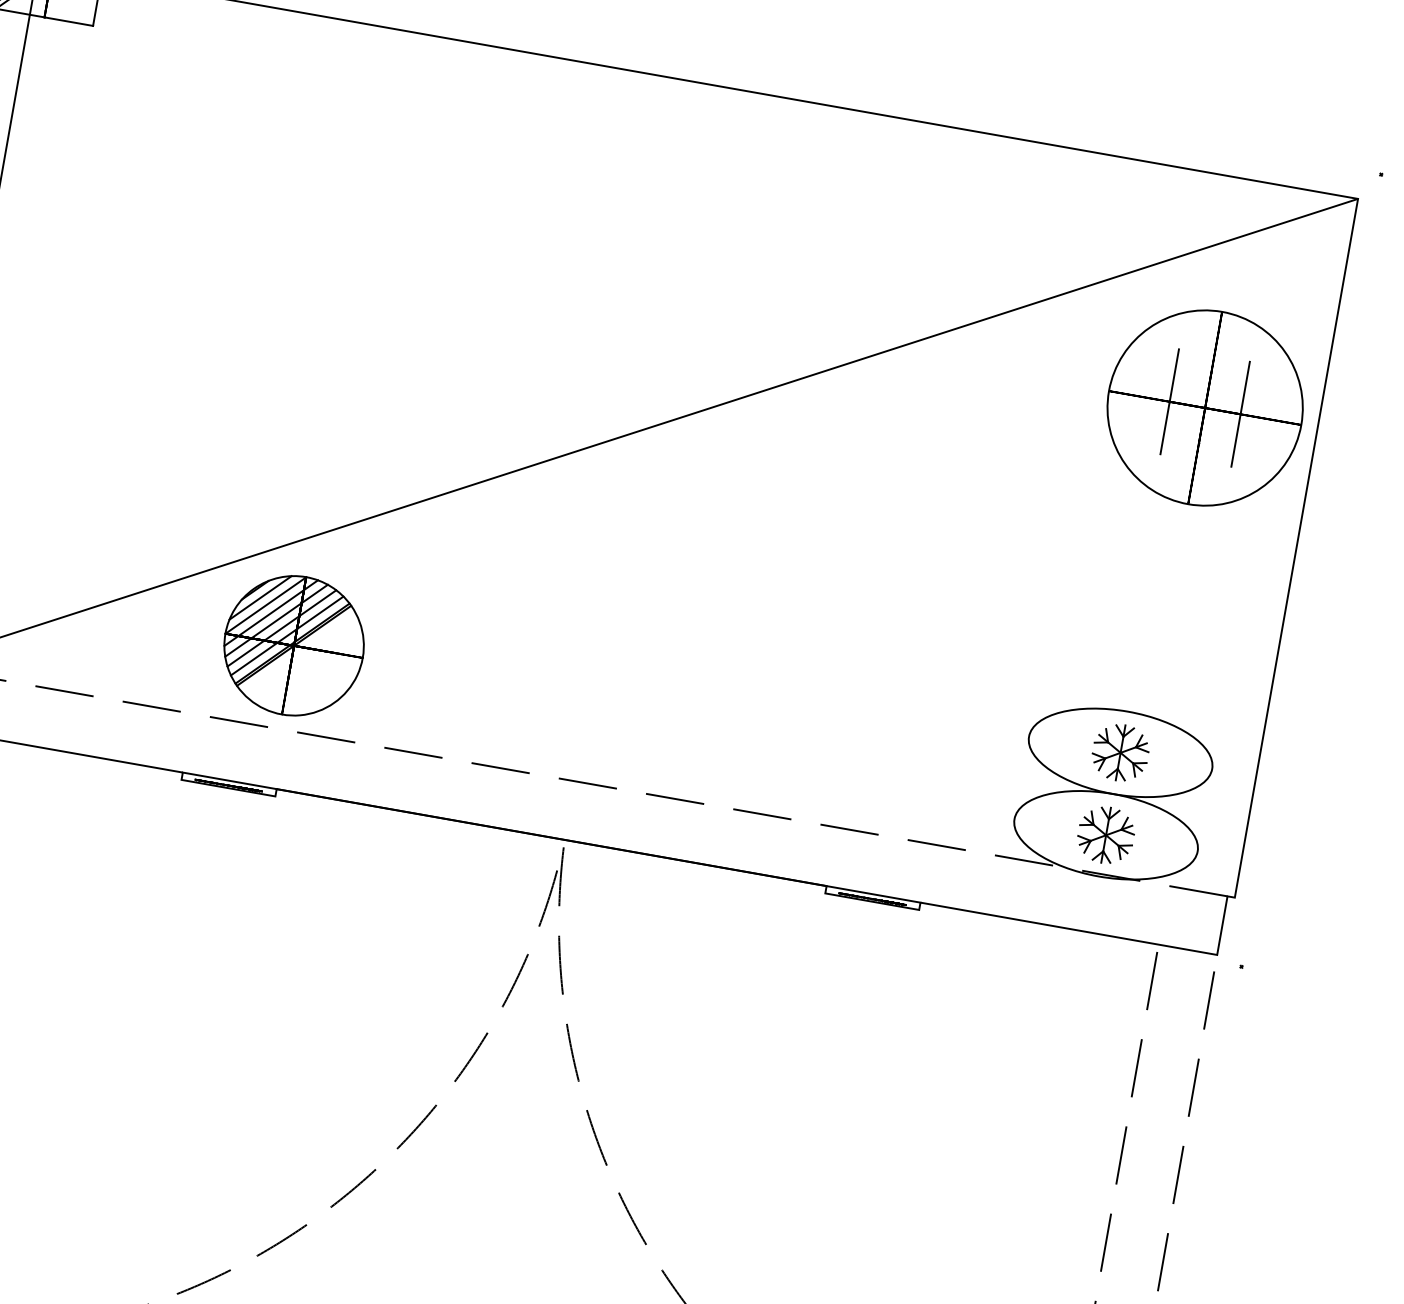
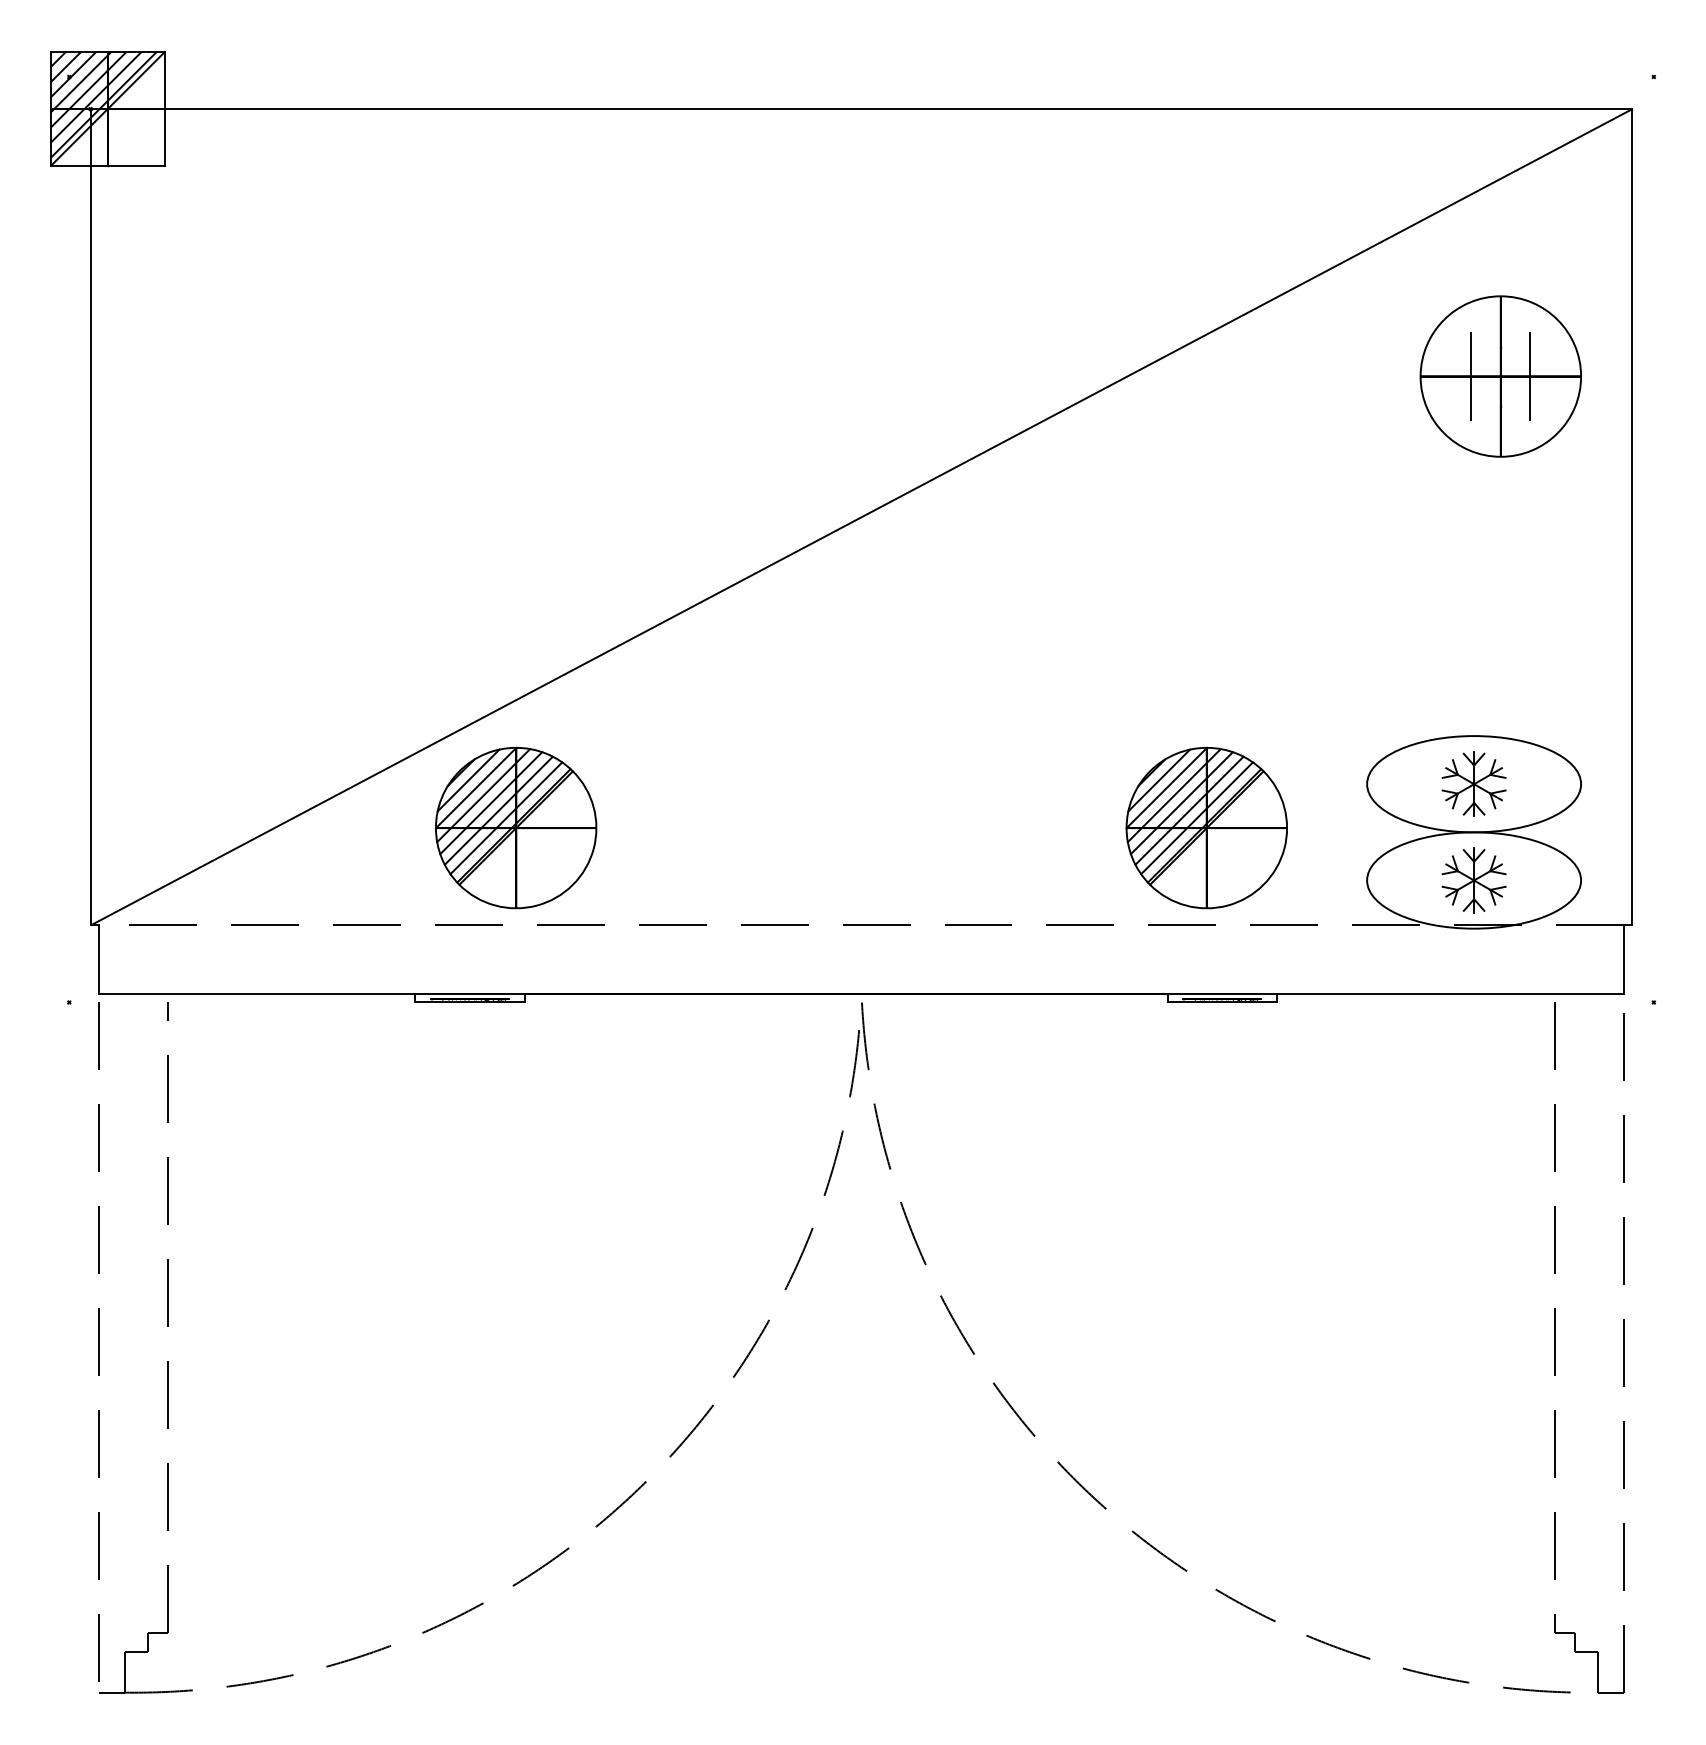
part: (1204, 407) -> (1500, 376), size x0.71
part: (885, 749) -> (1206, 827), added

